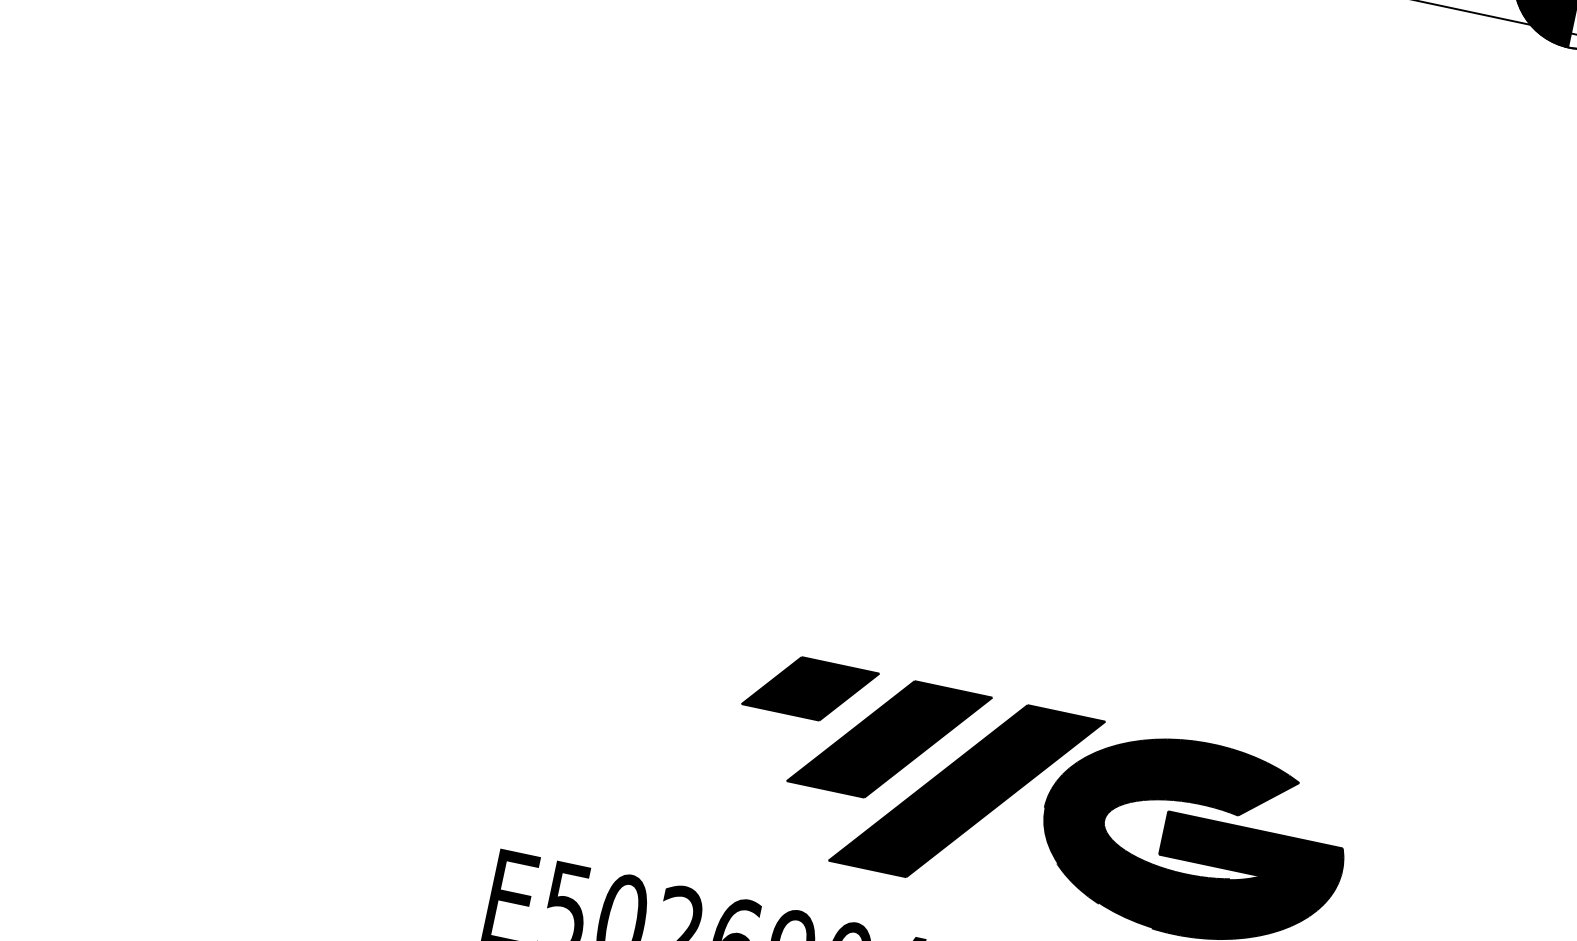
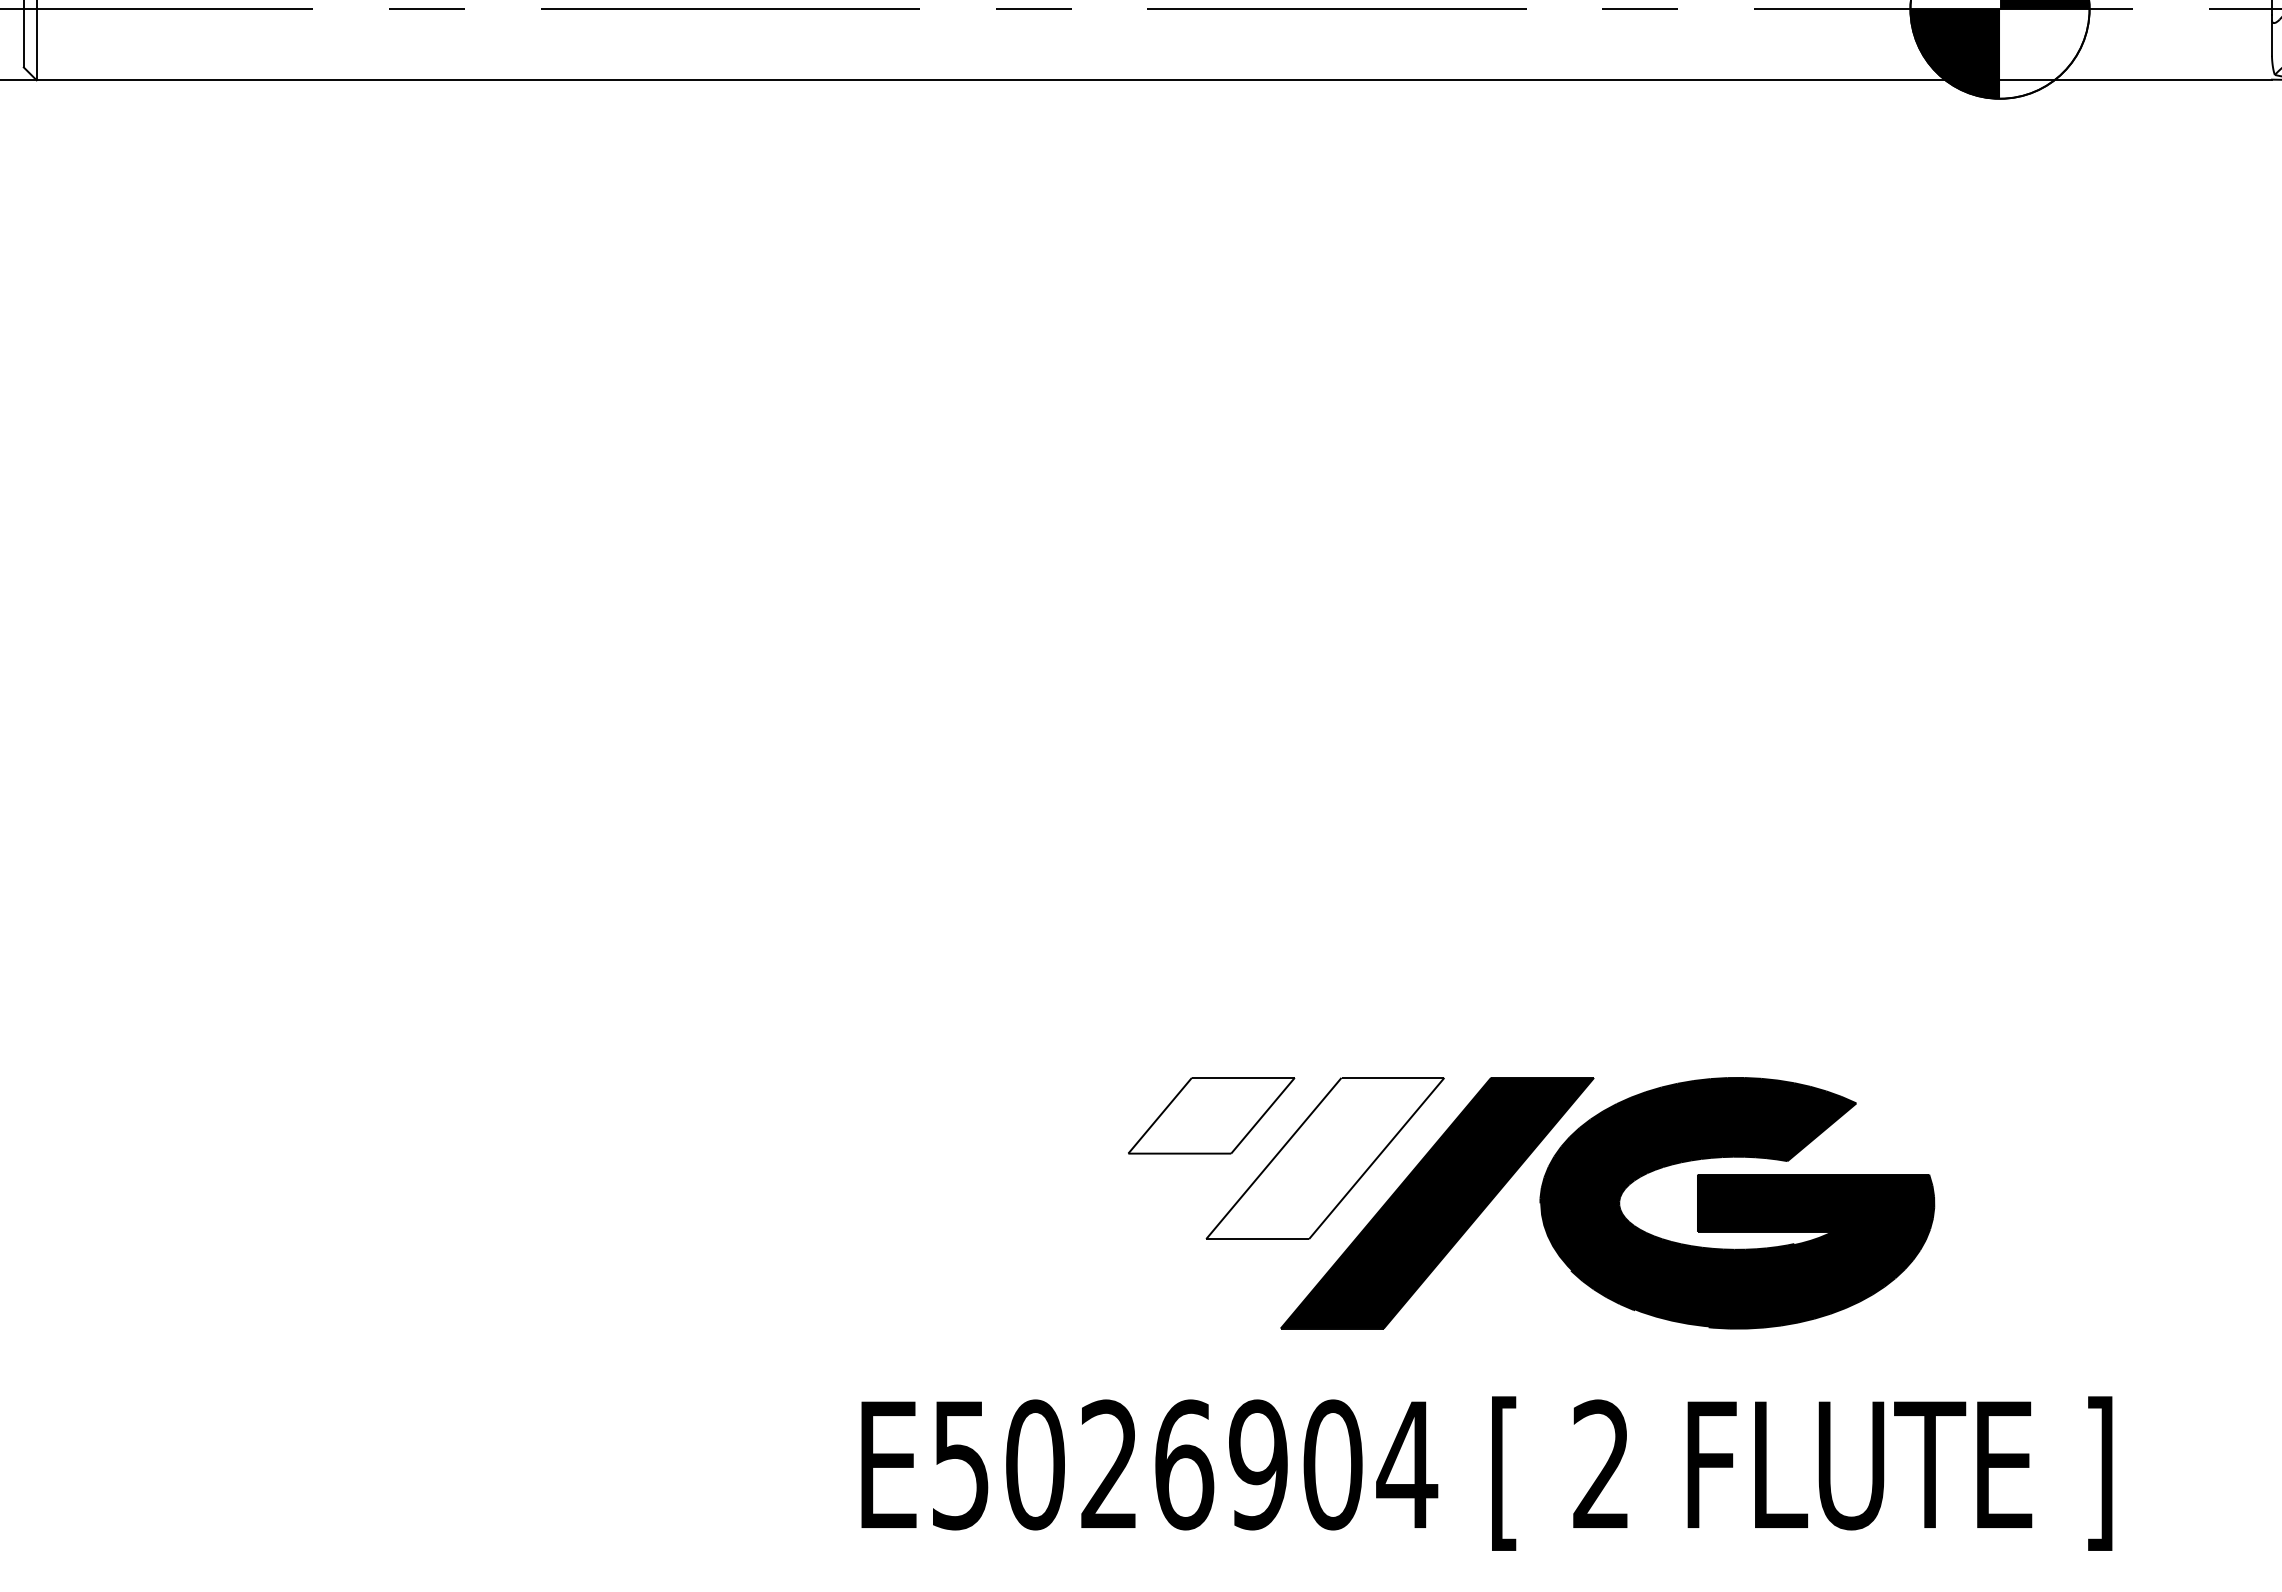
fill: (810, 688) -> (1211, 1115), removed
fill: (889, 739) -> (1325, 1158), removed

